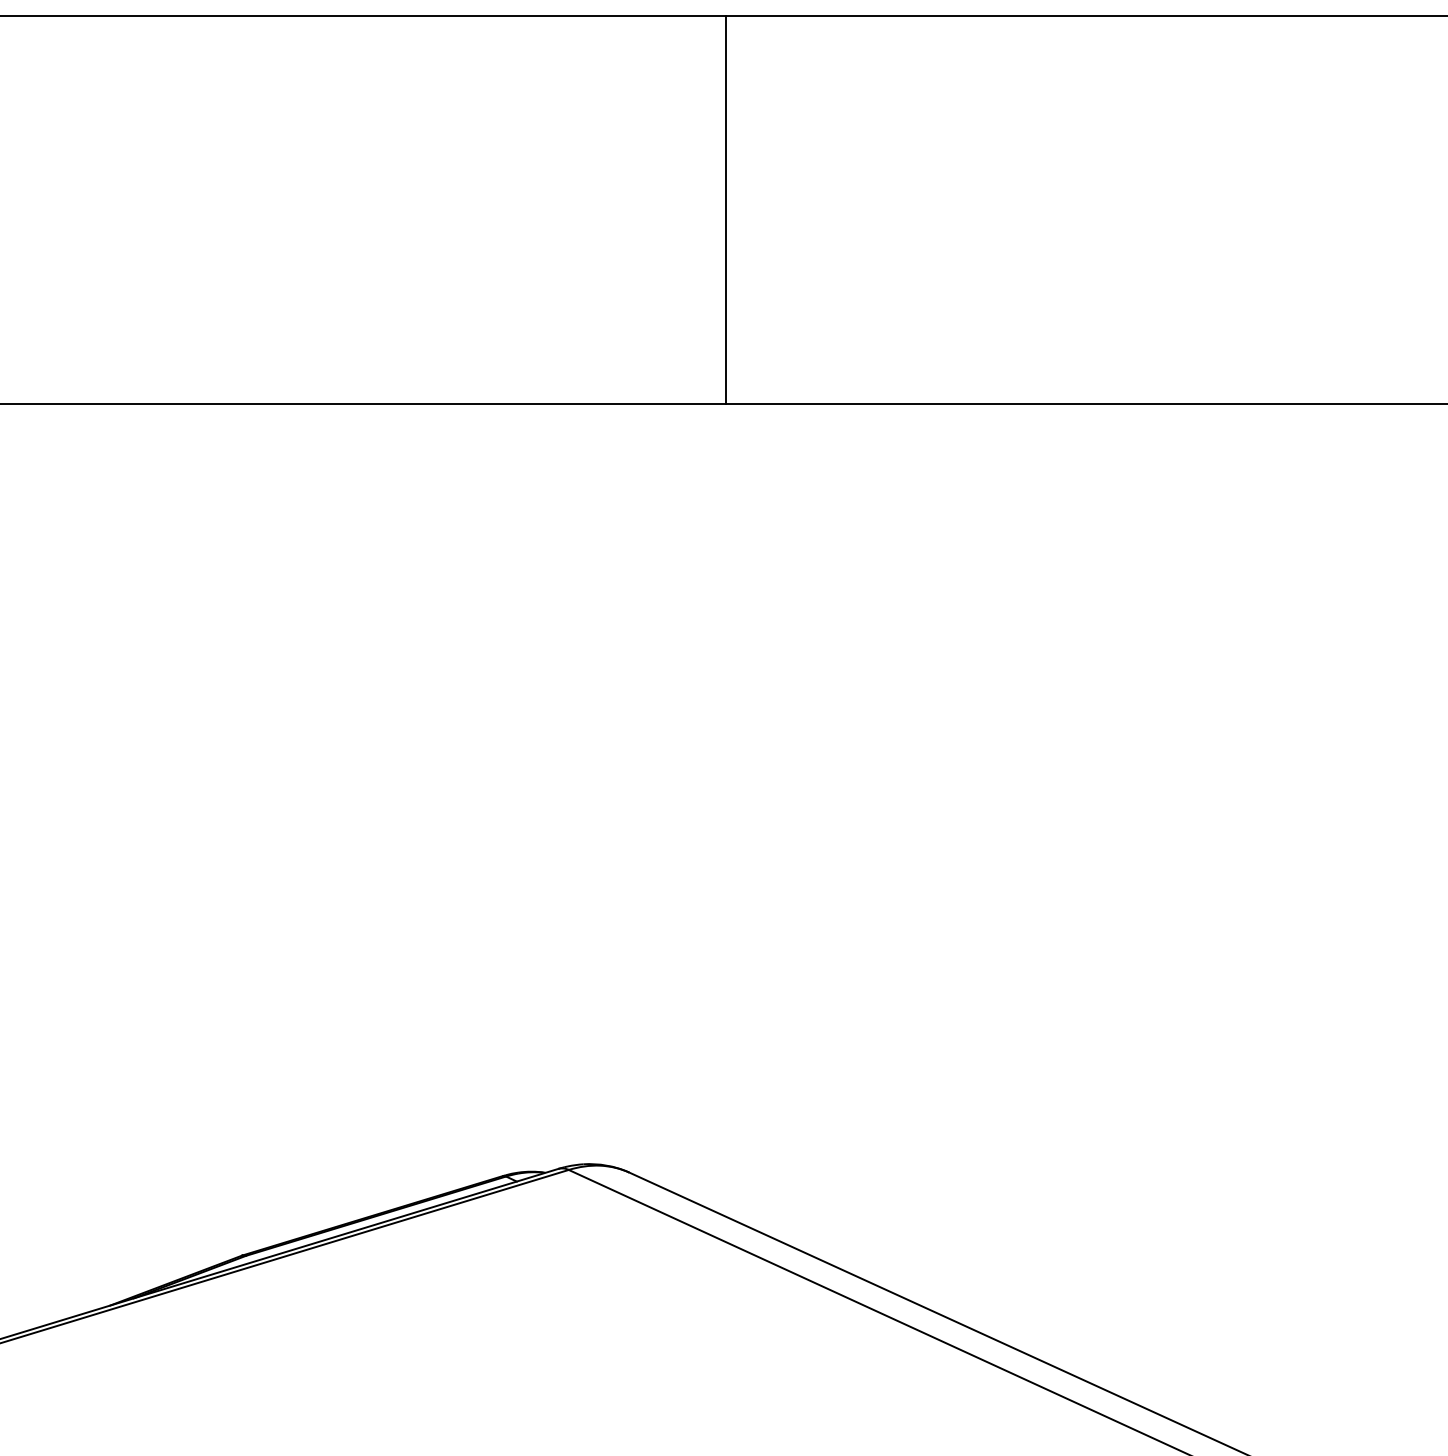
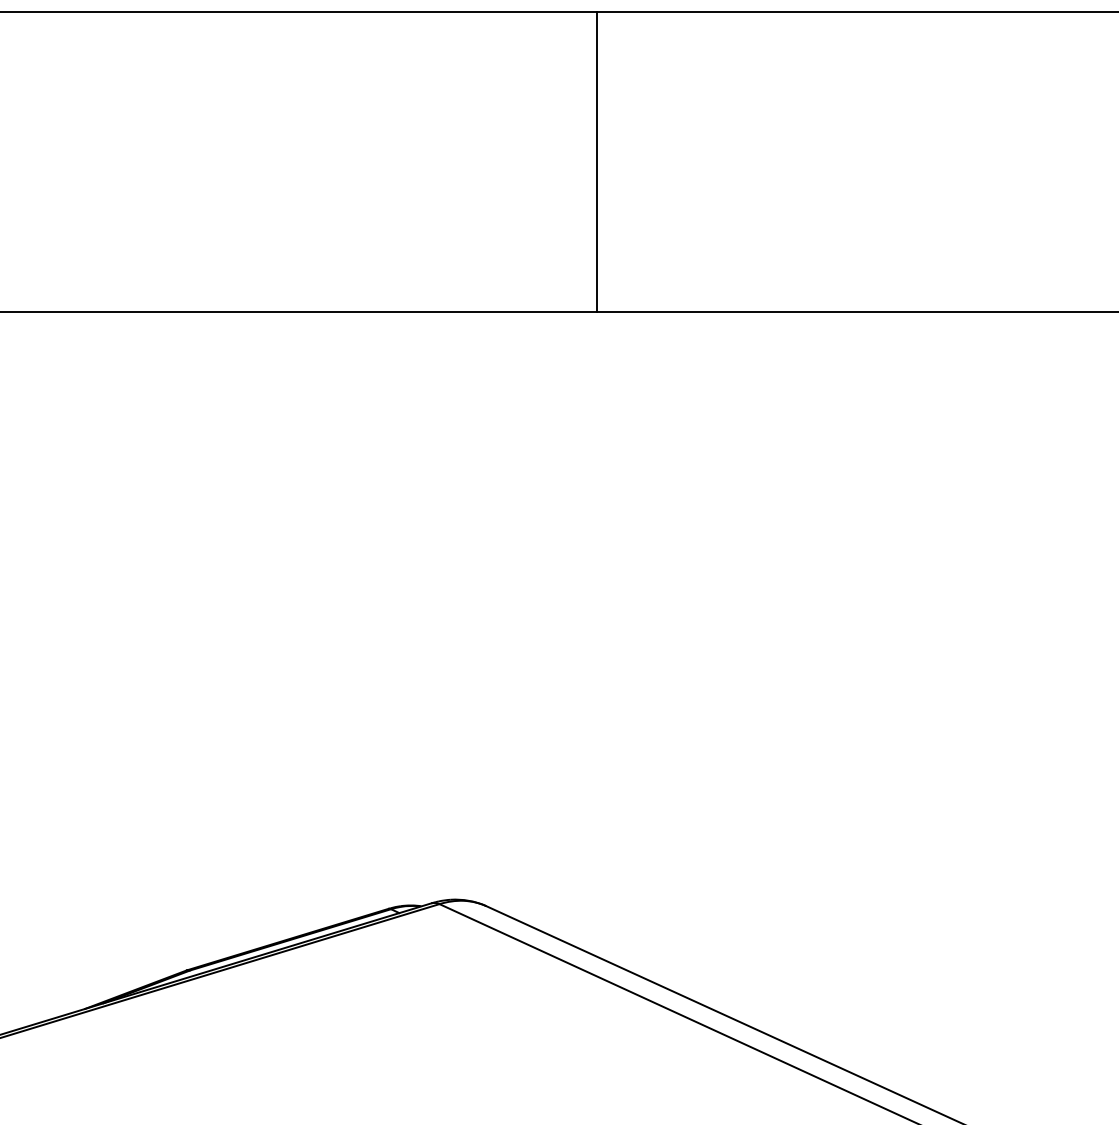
line: (725, 209) -> (596, 161), moved

